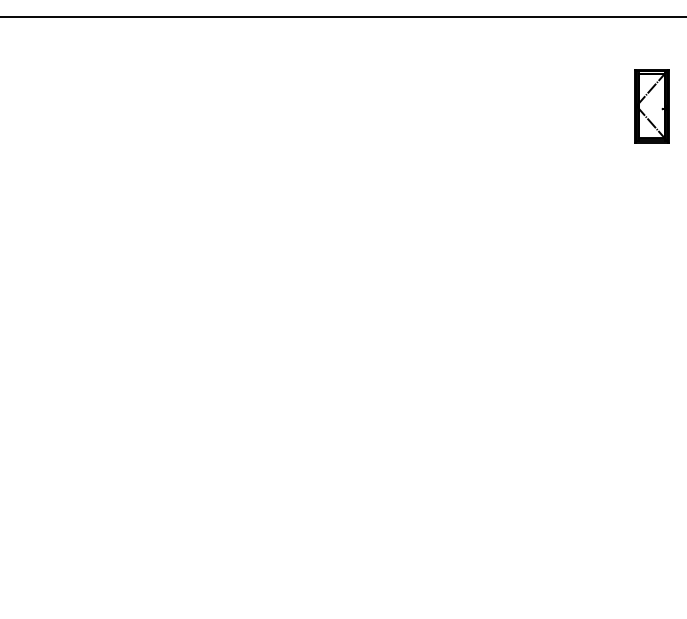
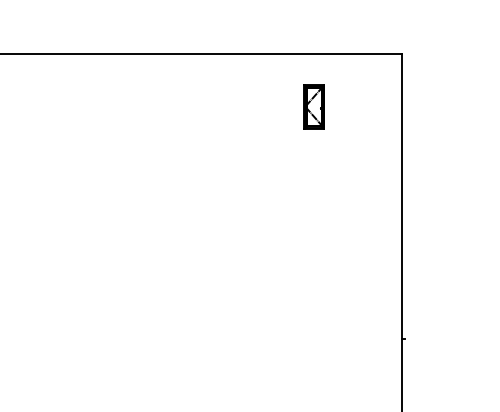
part: (650, 105) -> (313, 106), moved

